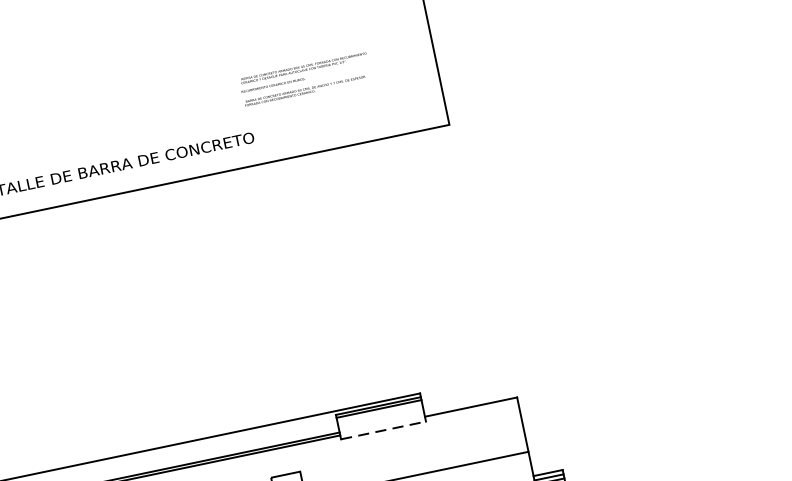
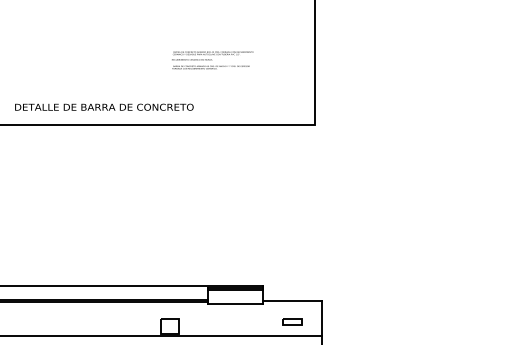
text: (305, 79) -> (212, 60), moved
line: (384, 430) -> (236, 304), dashed -> solid
part: (477, 439) -> (292, 321), added

